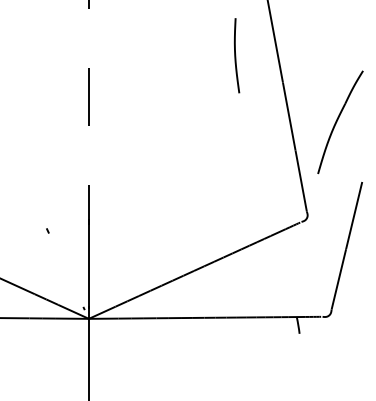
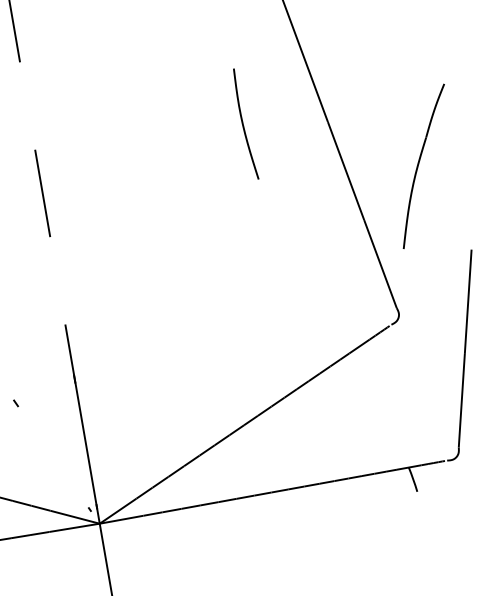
curve: (236, 55) -> (244, 123), moved

